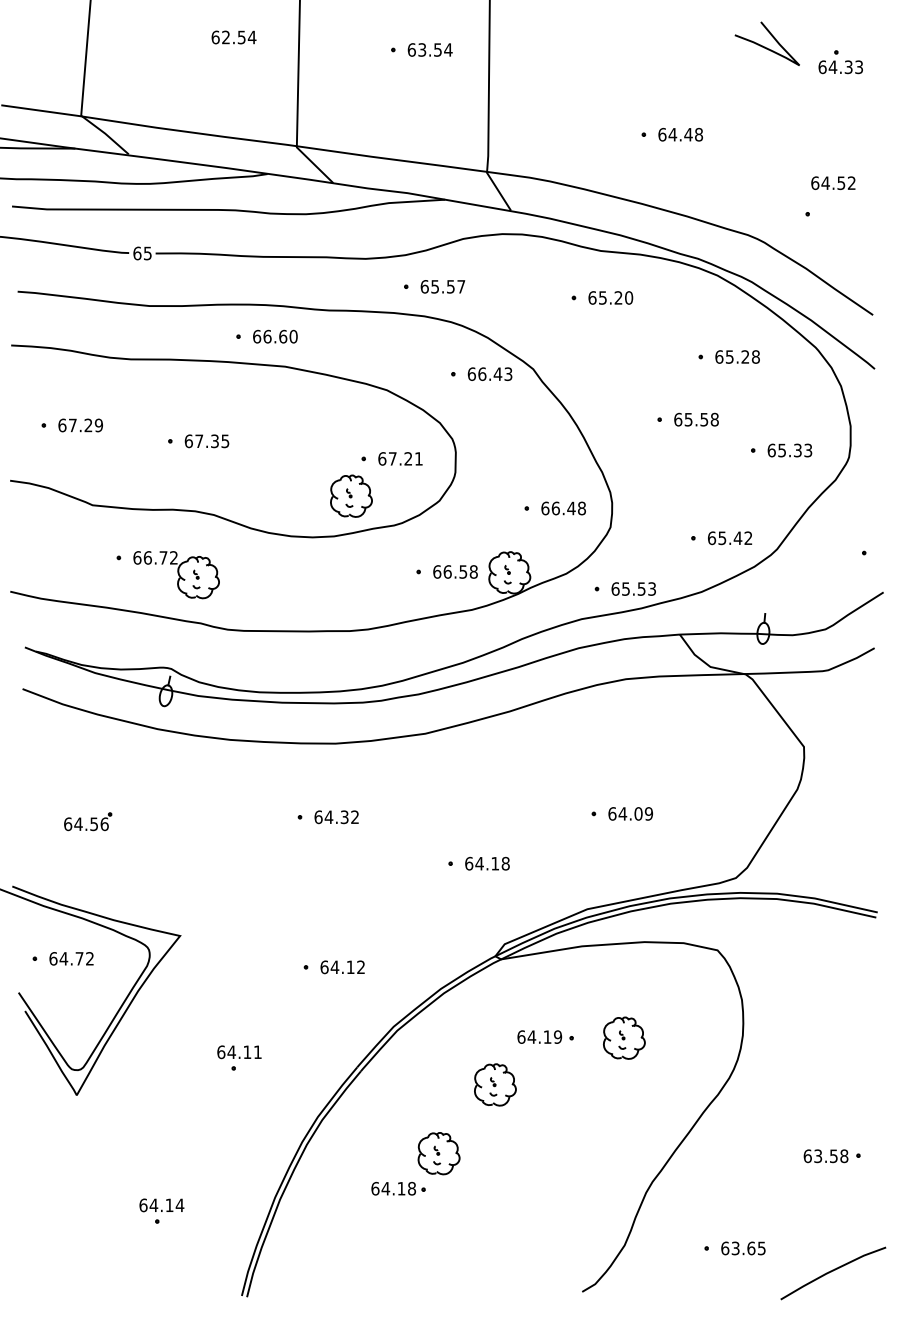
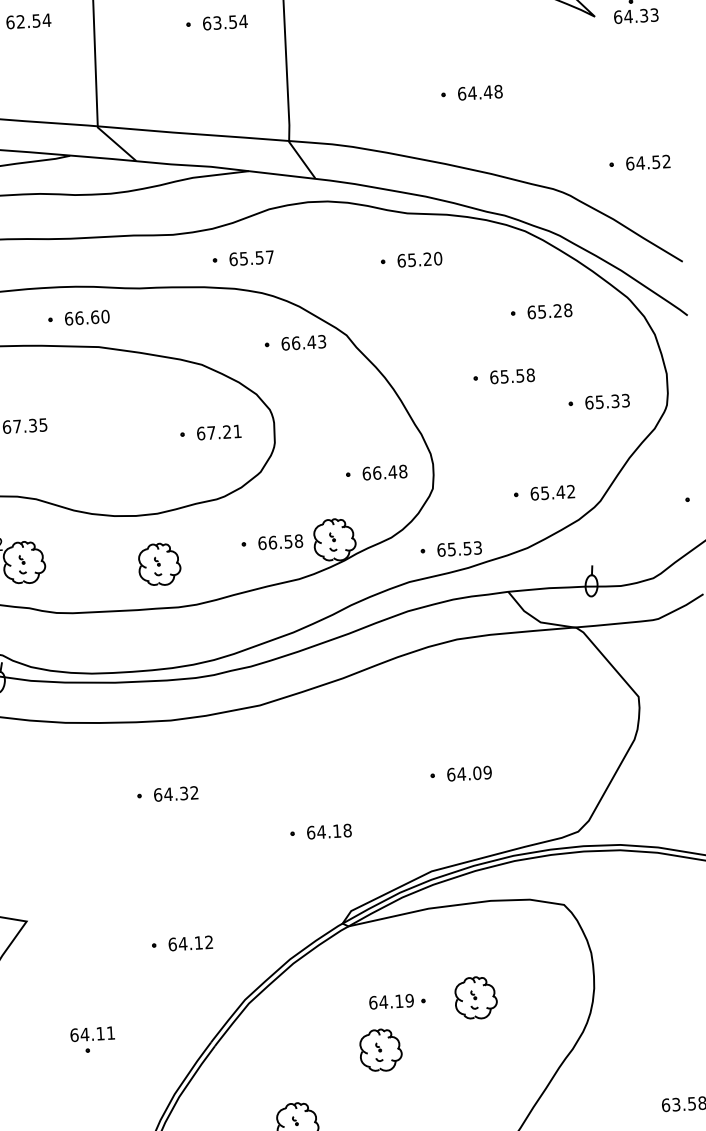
text: (833, 182) -> (648, 161), moved
part: (351, 495) -> (159, 563), moved
part: (495, 1084) -> (381, 1049), moved

